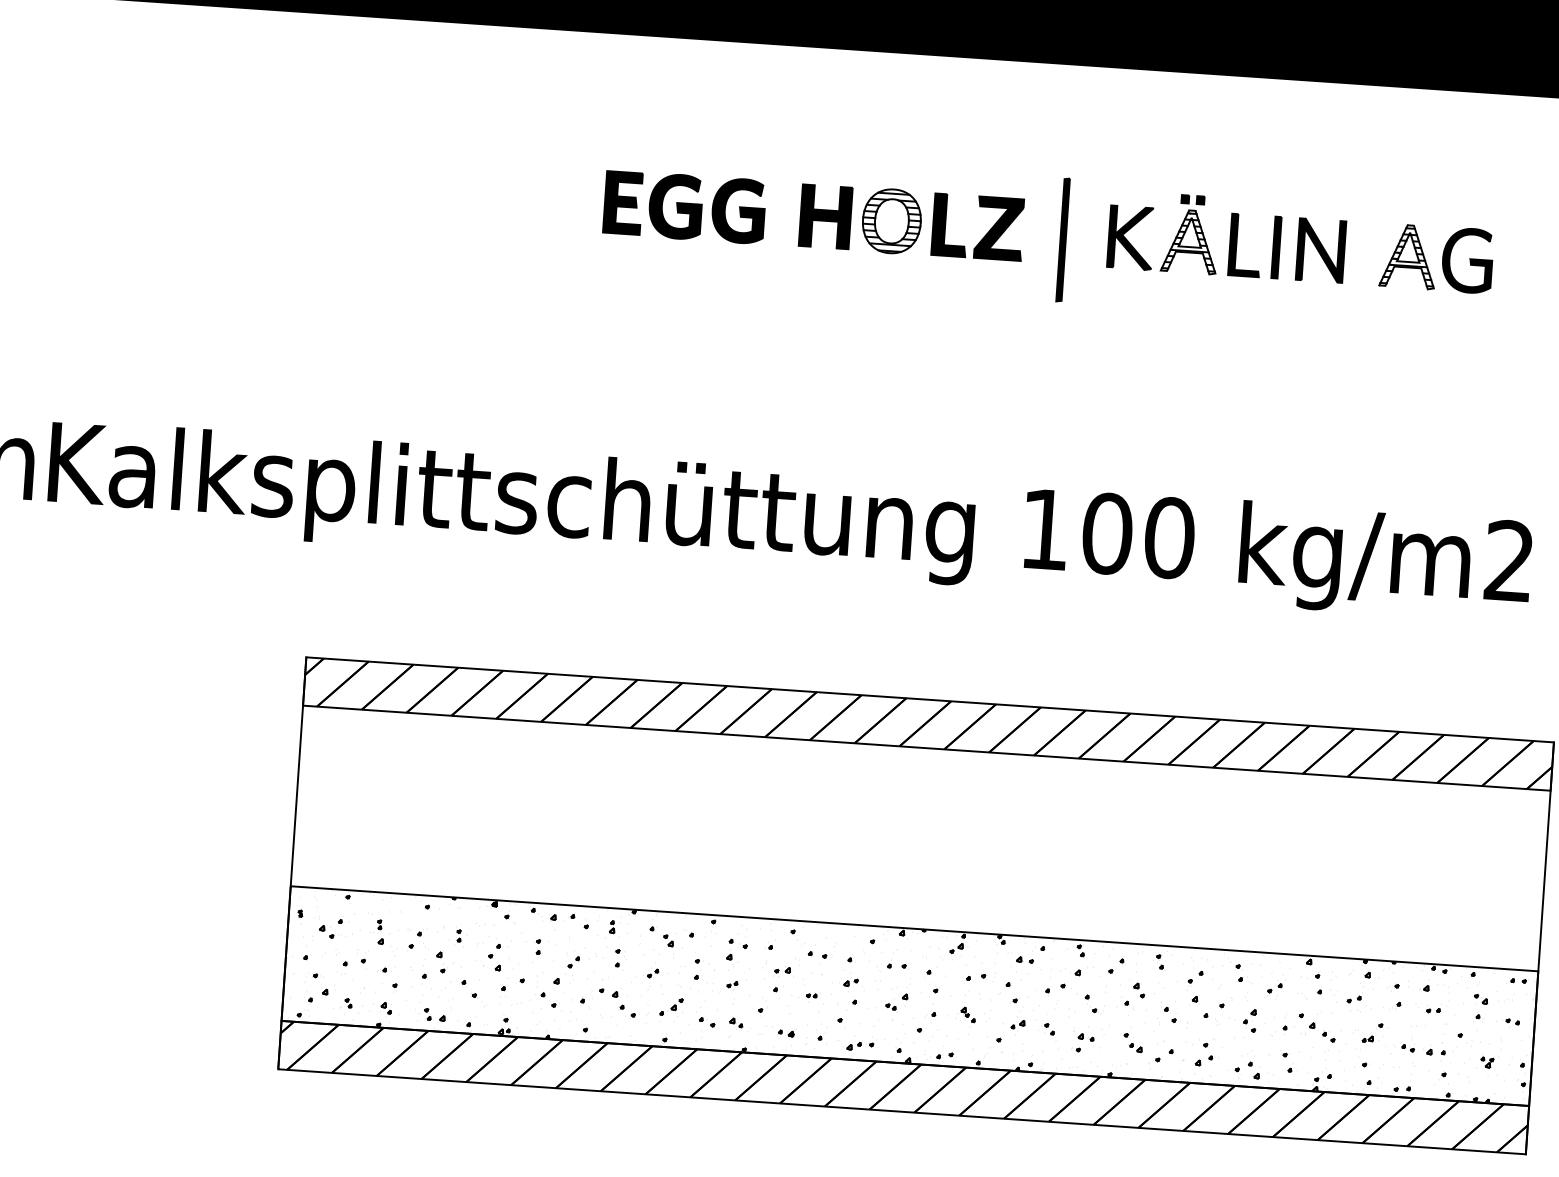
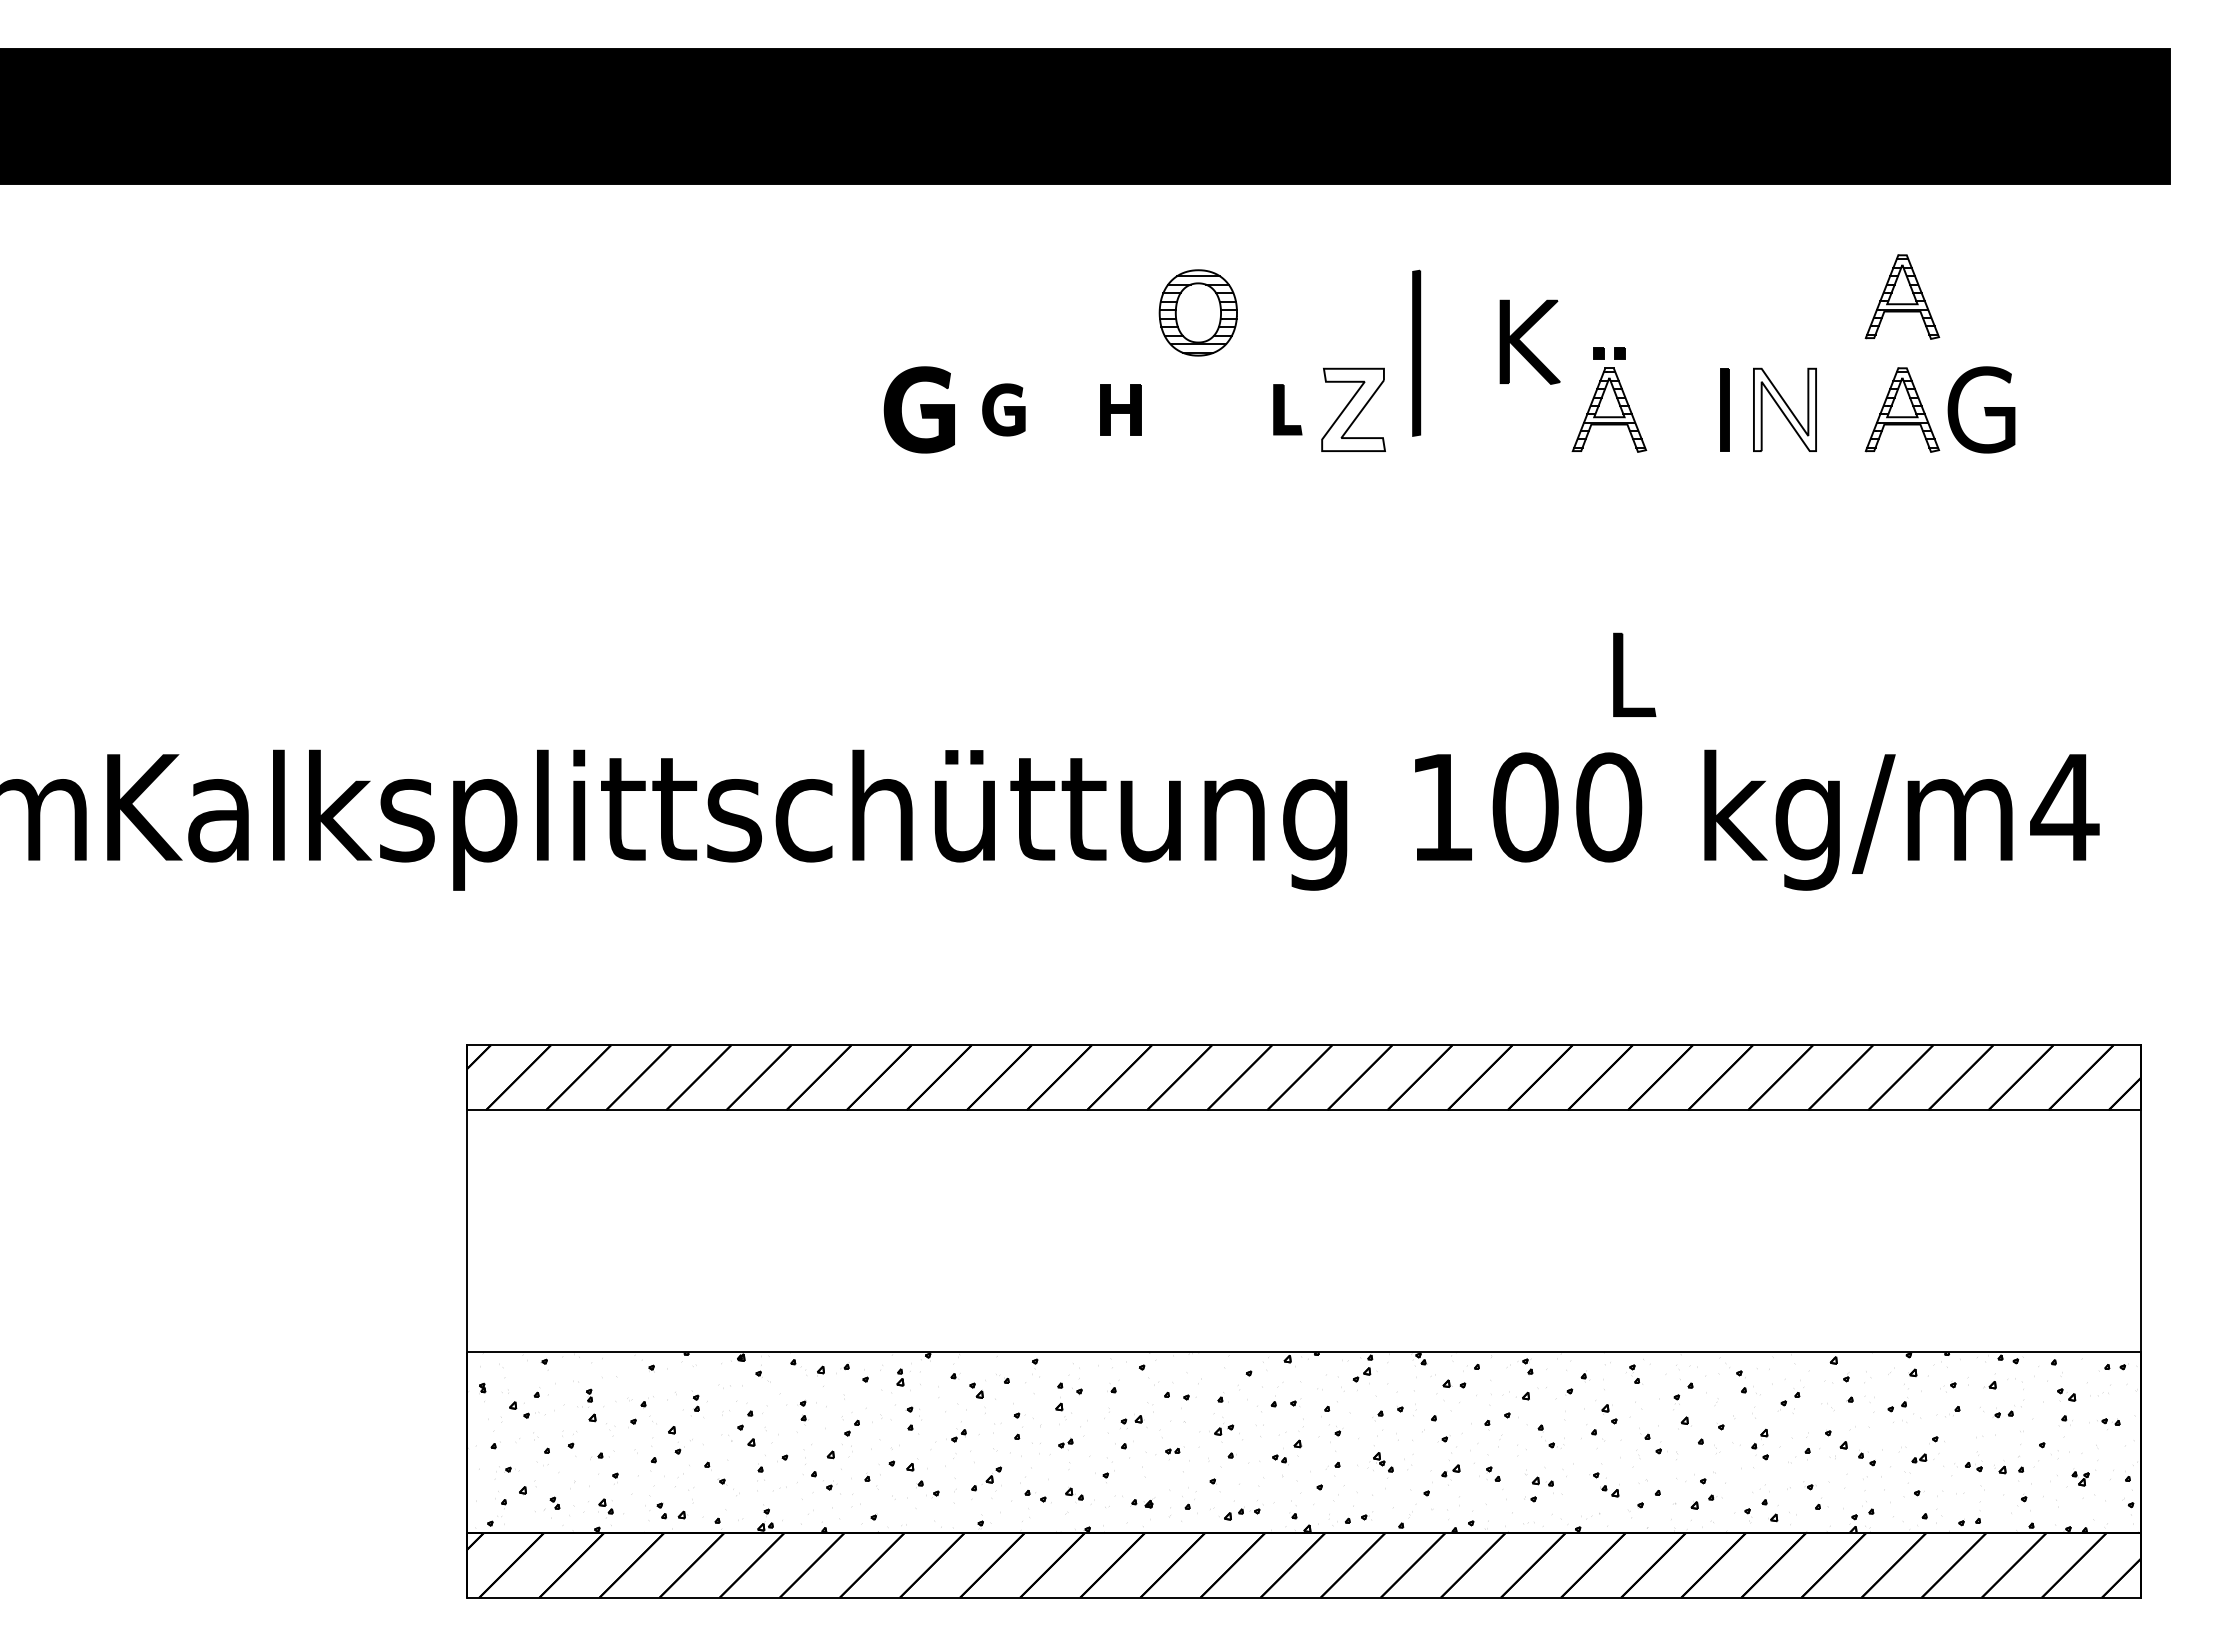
part: (1414, 171) -> (1902, 296), added
part: (622, 202) -> (848, 409), removed
part: (738, 210) -> (1003, 409), size x0.6
part: (825, 216) -> (1120, 409), size x0.6
part: (891, 220) -> (1197, 312), moved
part: (950, 224) -> (1287, 409), size x0.6
fill: (999, 228) -> (1353, 409), removed
part: (1130, 237) -> (1529, 341), moved
part: (1063, 239) -> (1416, 352), moved
part: (1237, 244) -> (1623, 674), moved
fill: (1320, 250) -> (1784, 409), removed
text: (1509, 560) -> (2064, 806), kg/m2 -> kg/m4

